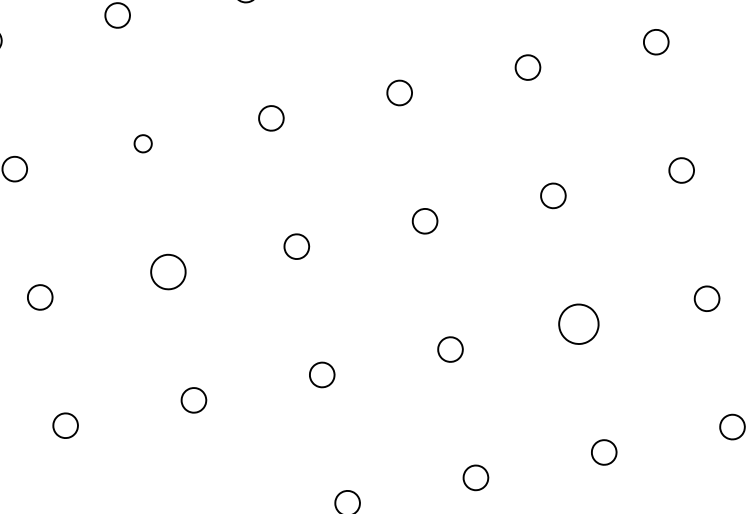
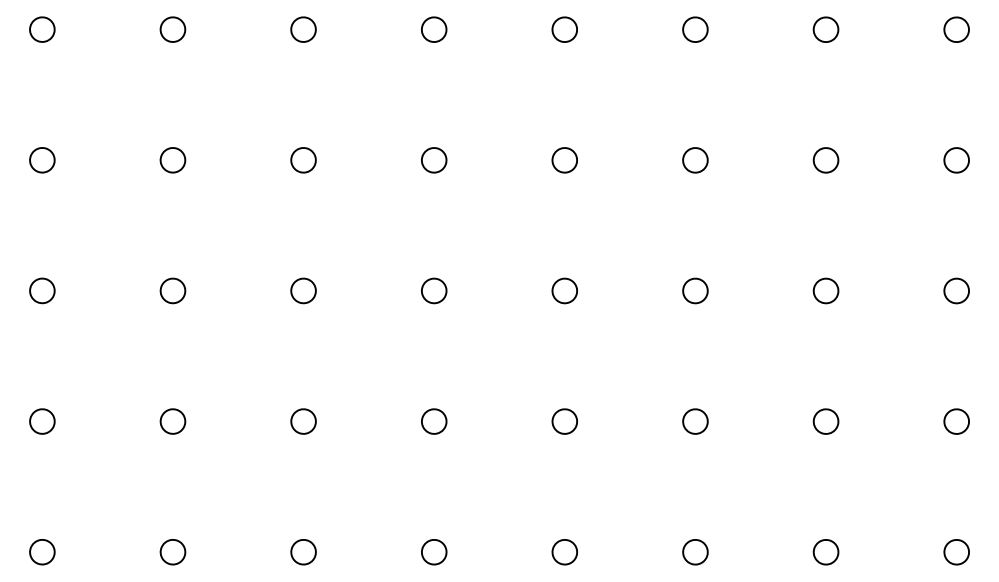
part: (143, 143) -> (434, 160), size x1.43
part: (168, 271) -> (434, 290), size x0.71
part: (578, 324) -> (825, 421), size x0.62

